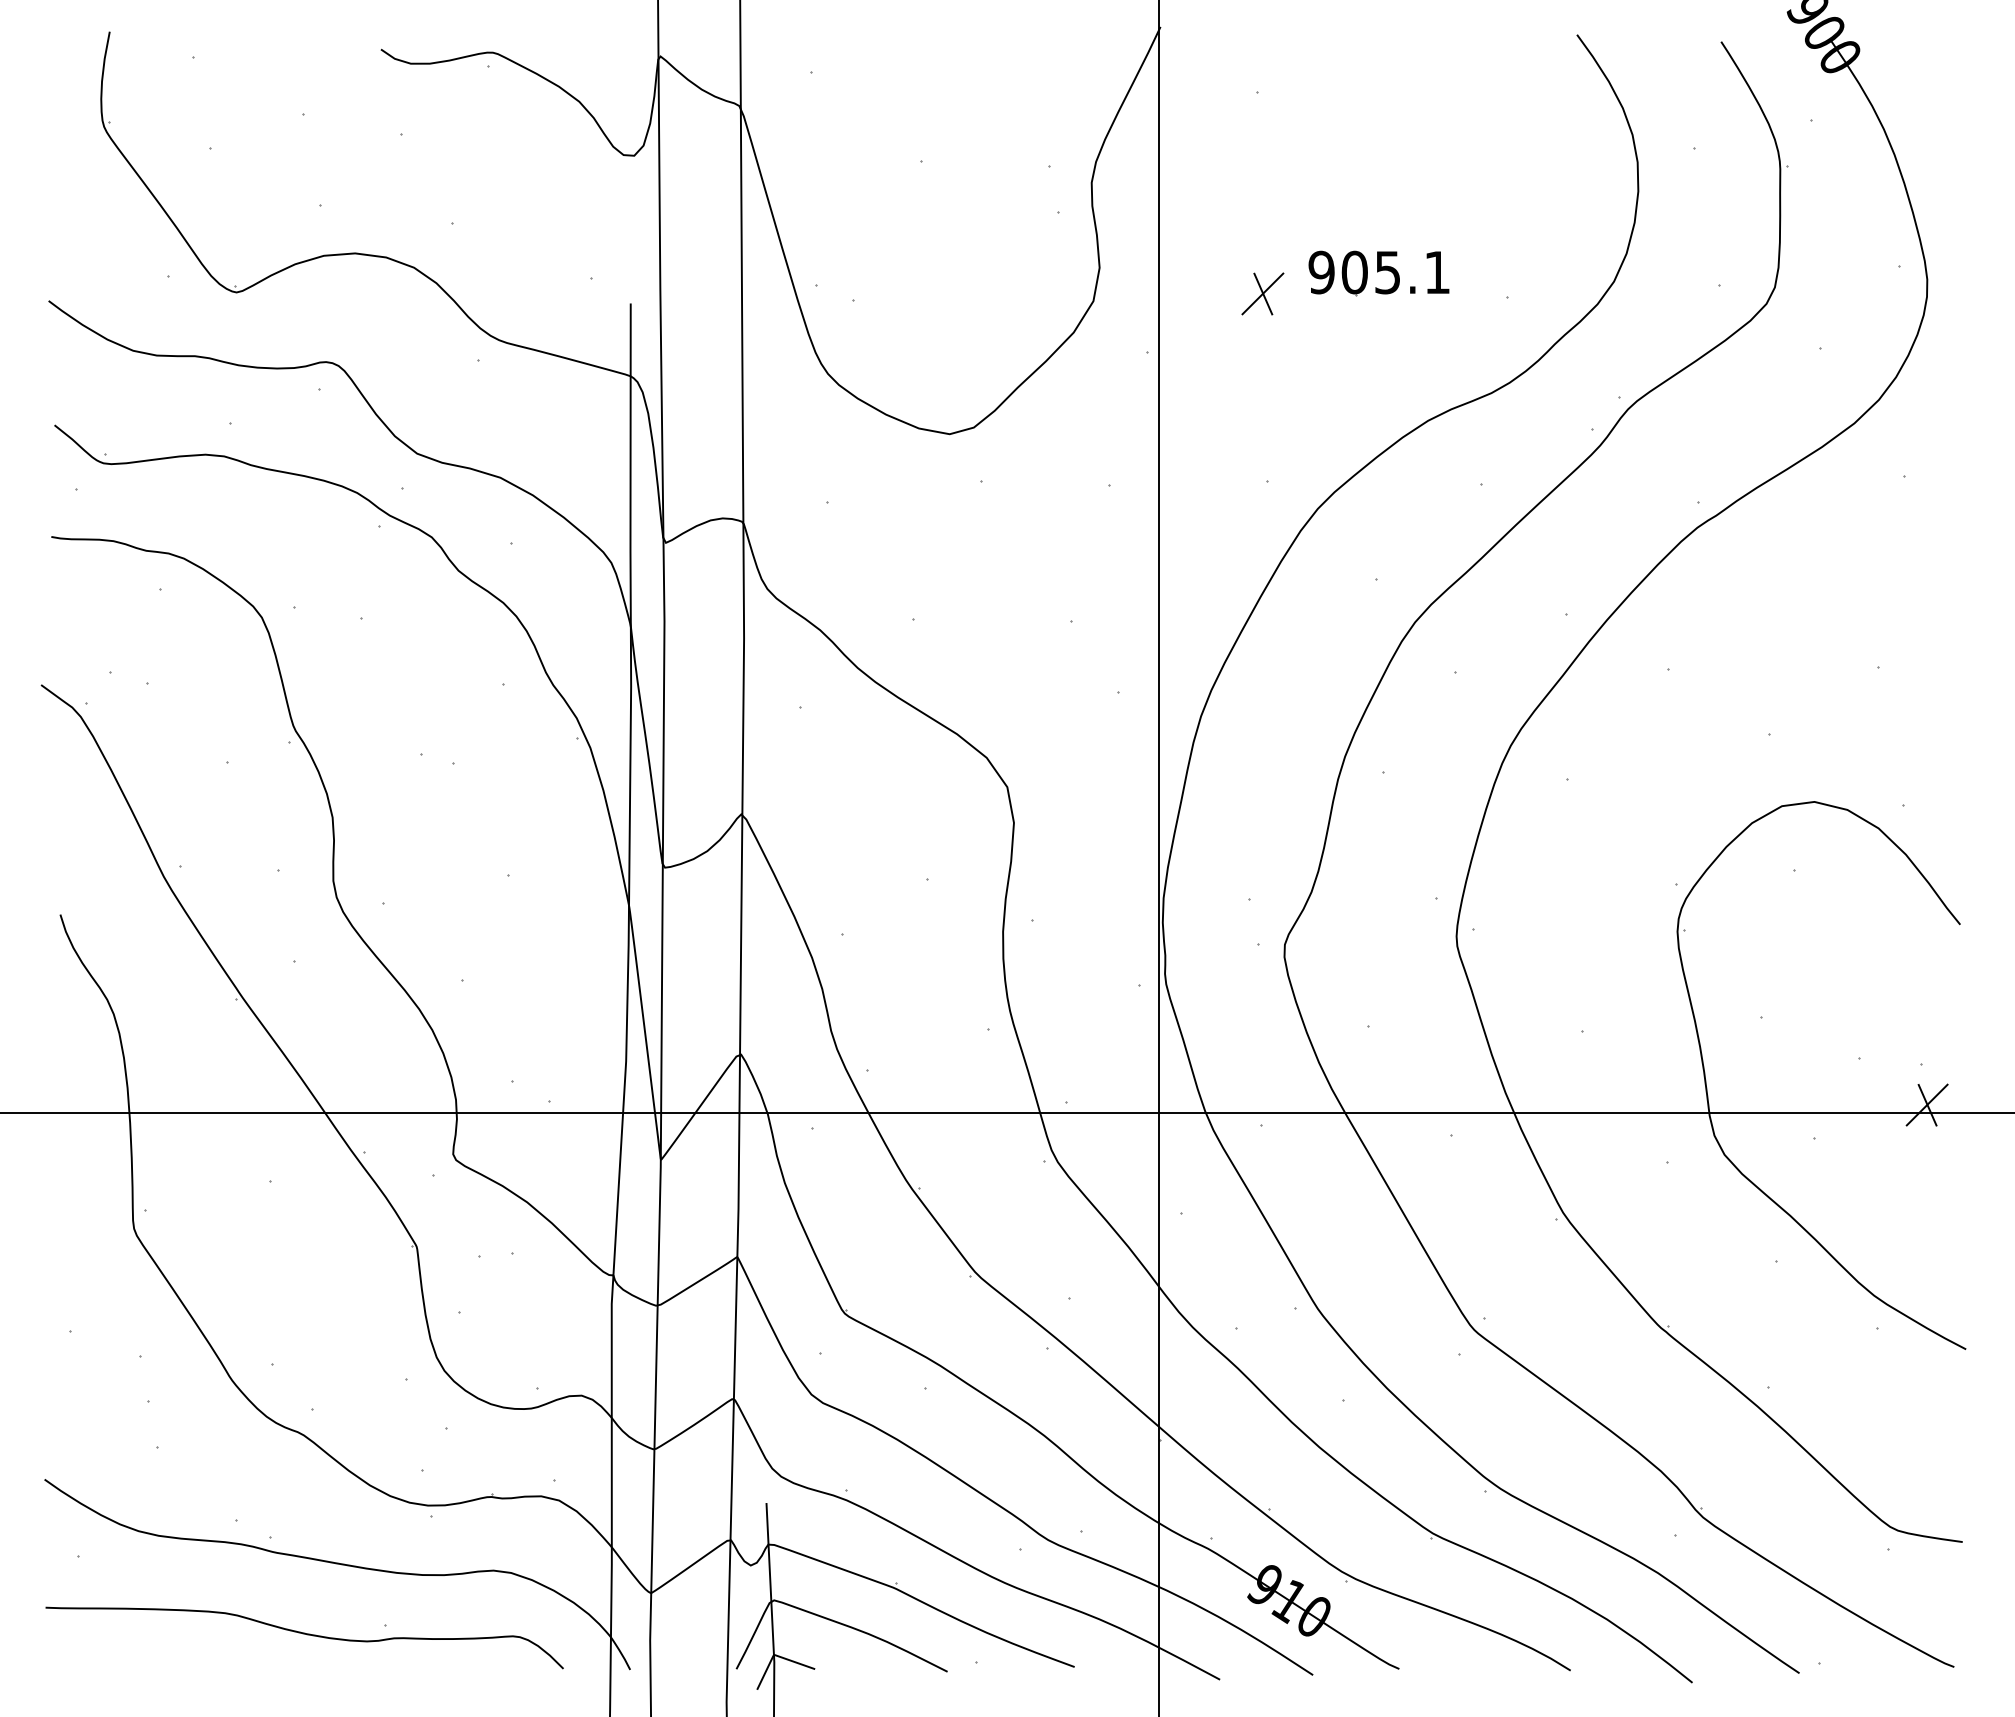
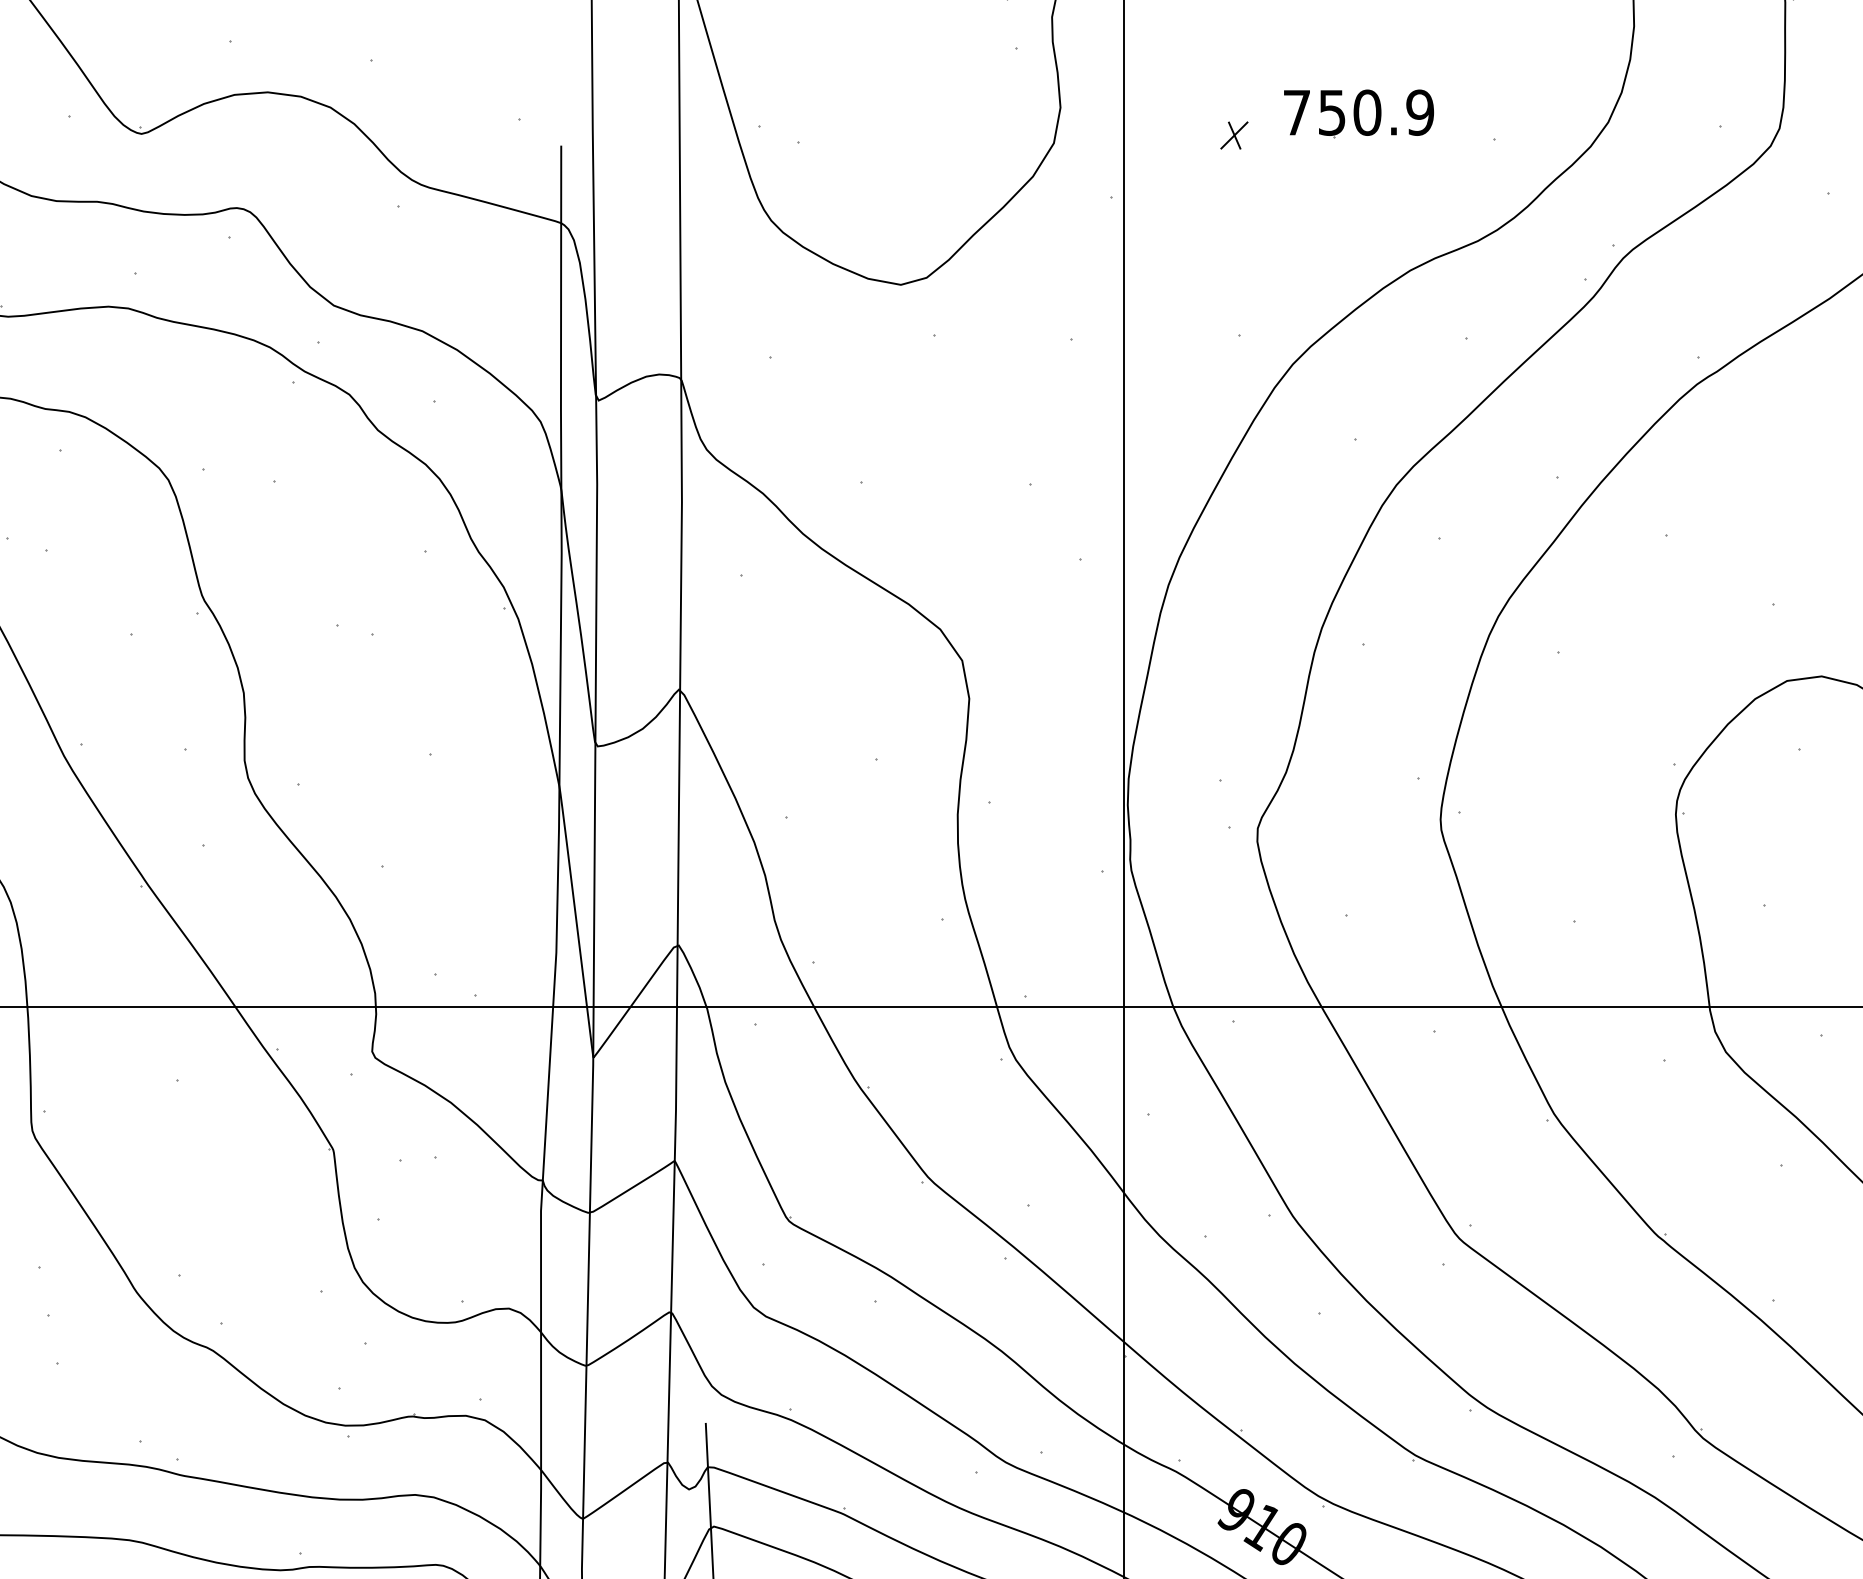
text: (1379, 272) -> (1358, 112), 905.1 -> 750.9
part: (1262, 293) -> (1233, 135), size x0.6

